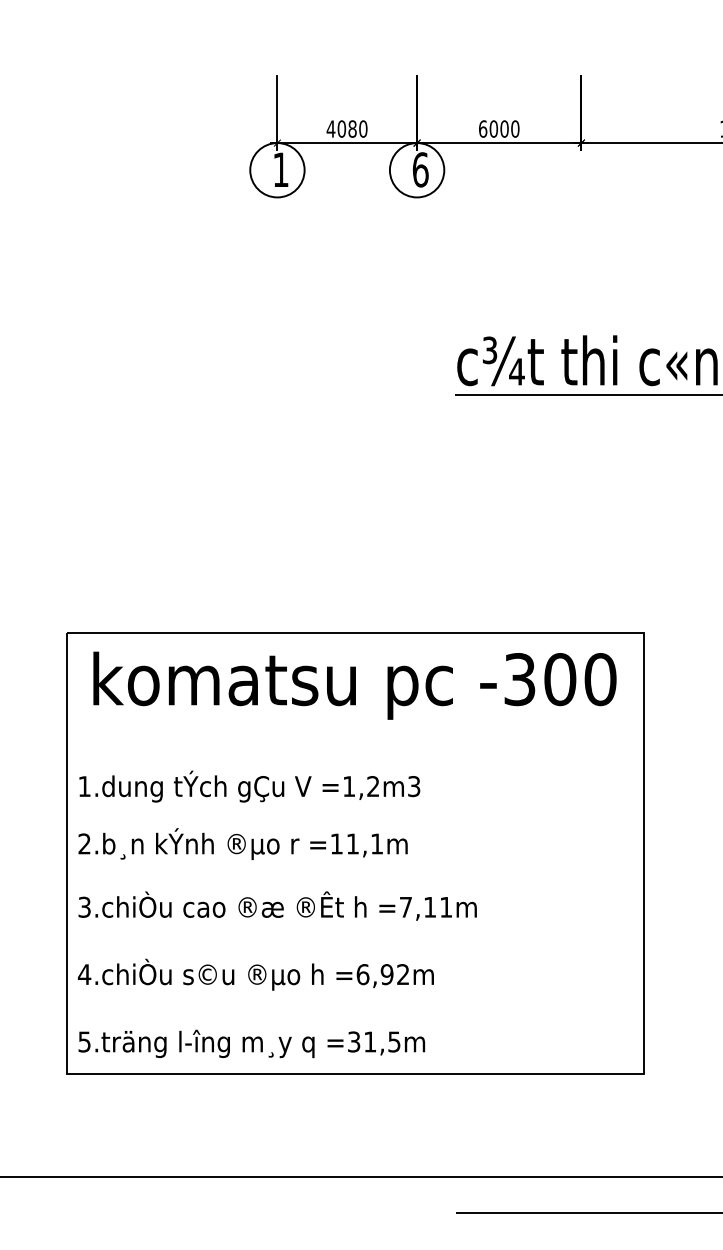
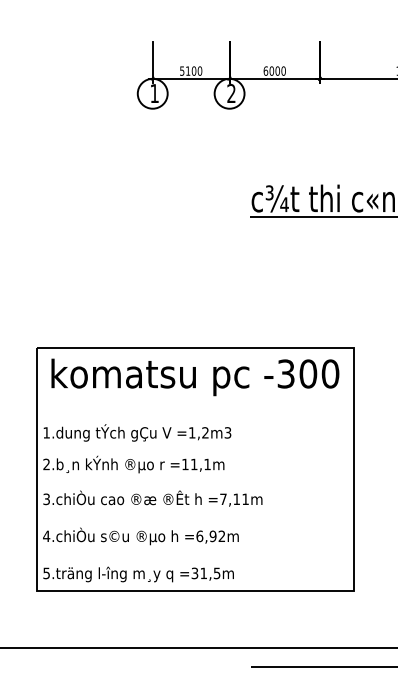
text: (340, 127) -> (187, 70), 4080 -> 5100
text: (420, 169) -> (231, 93), 6 -> 2

